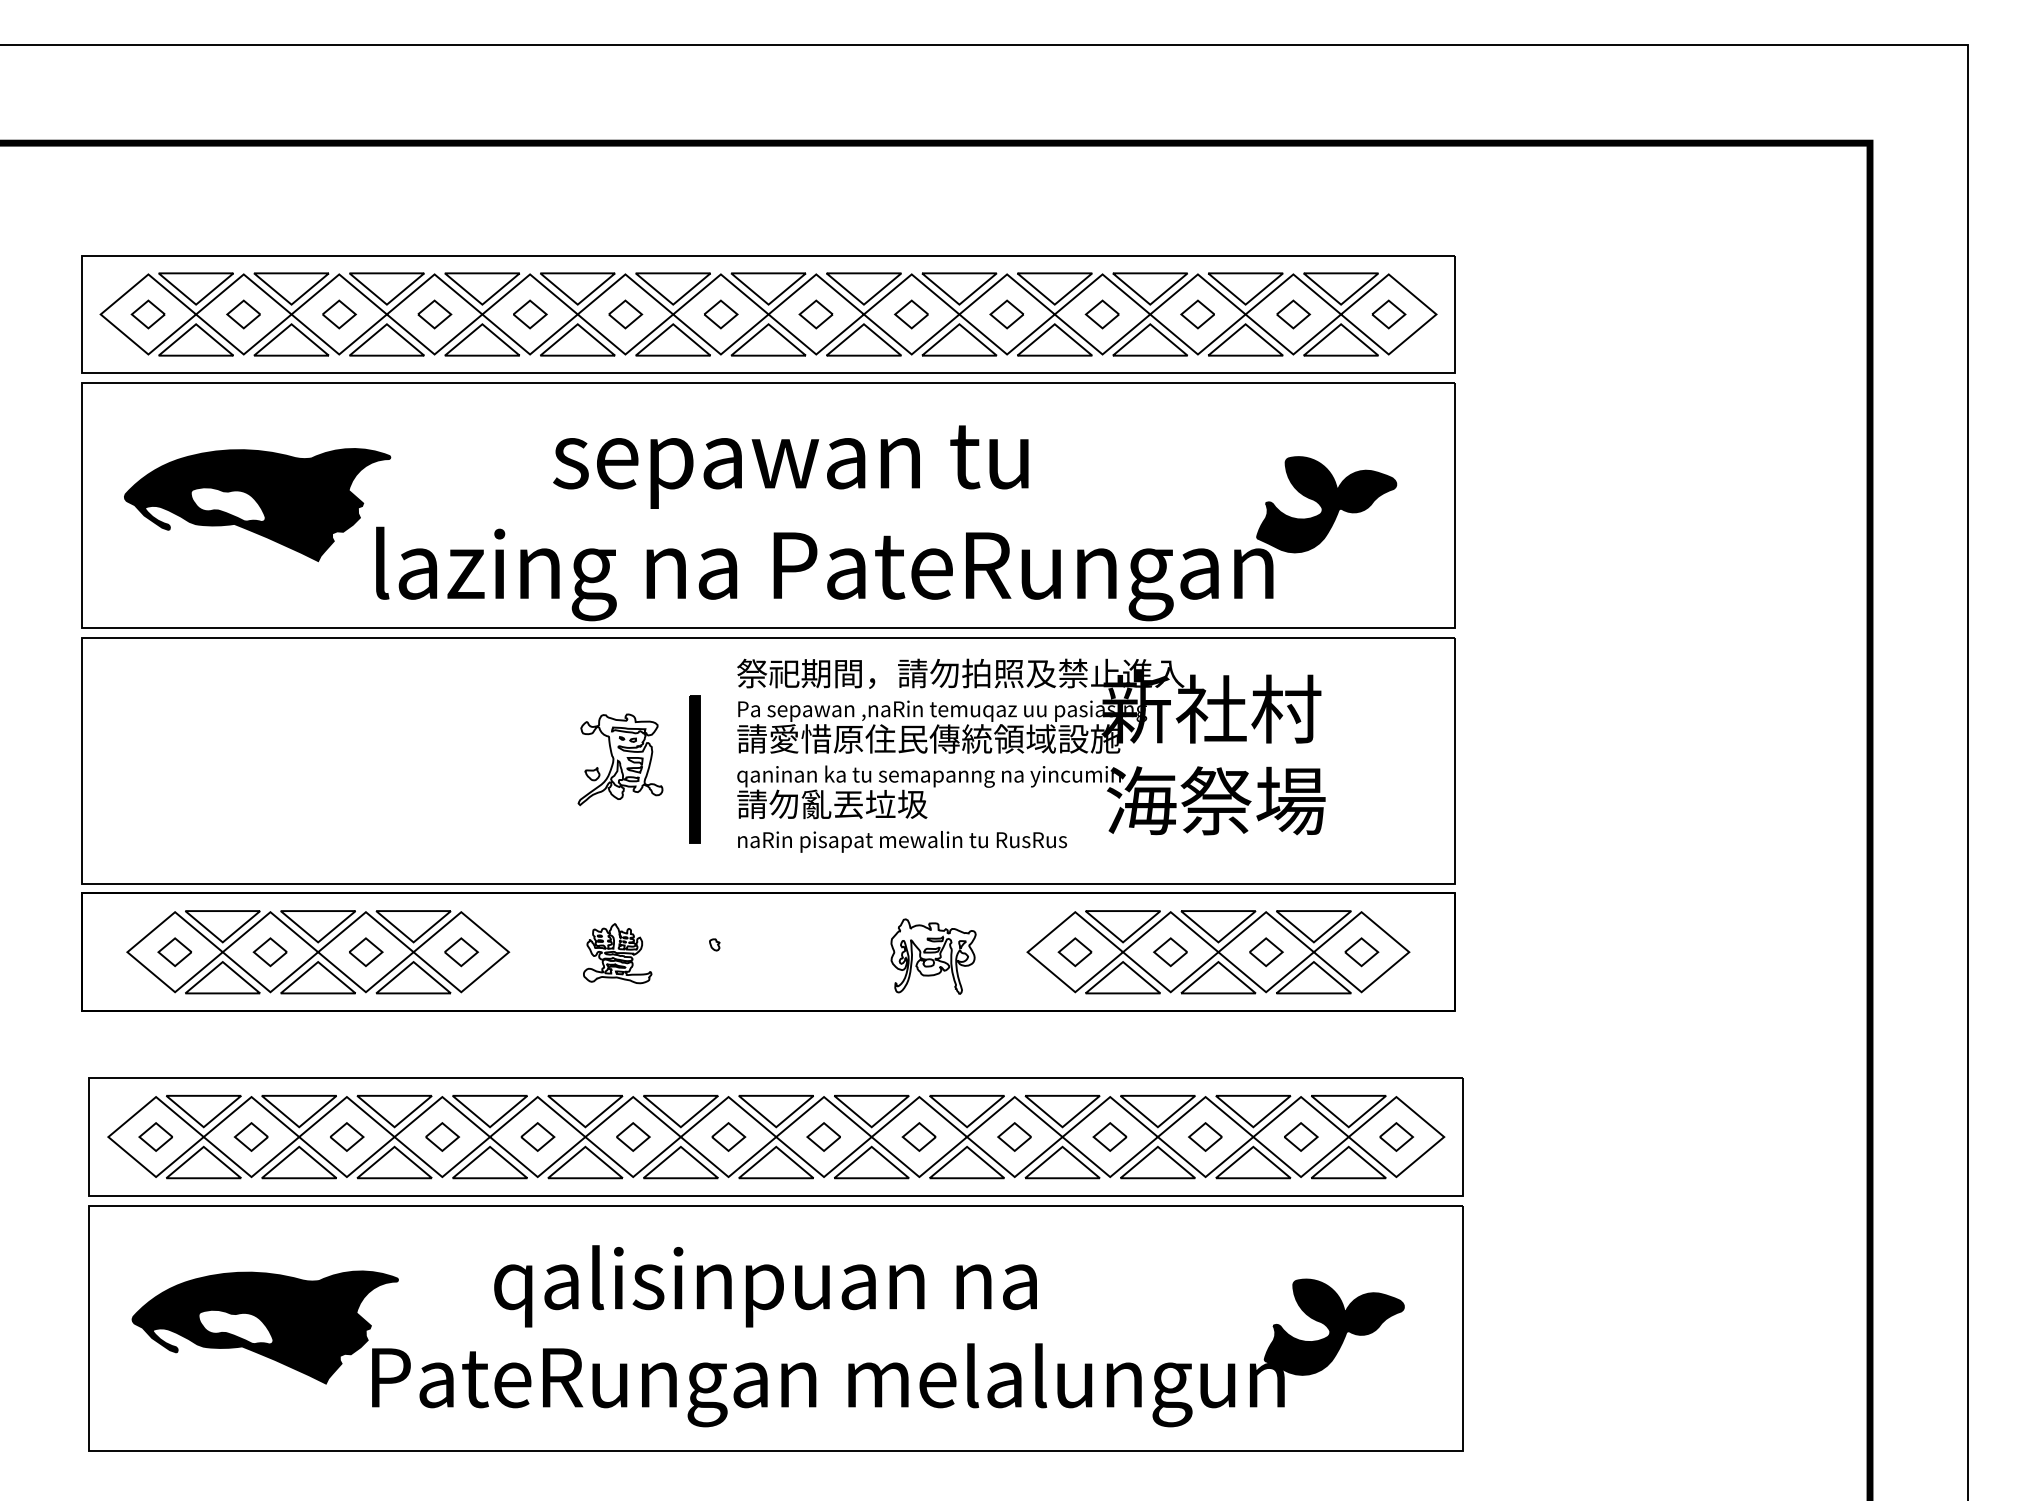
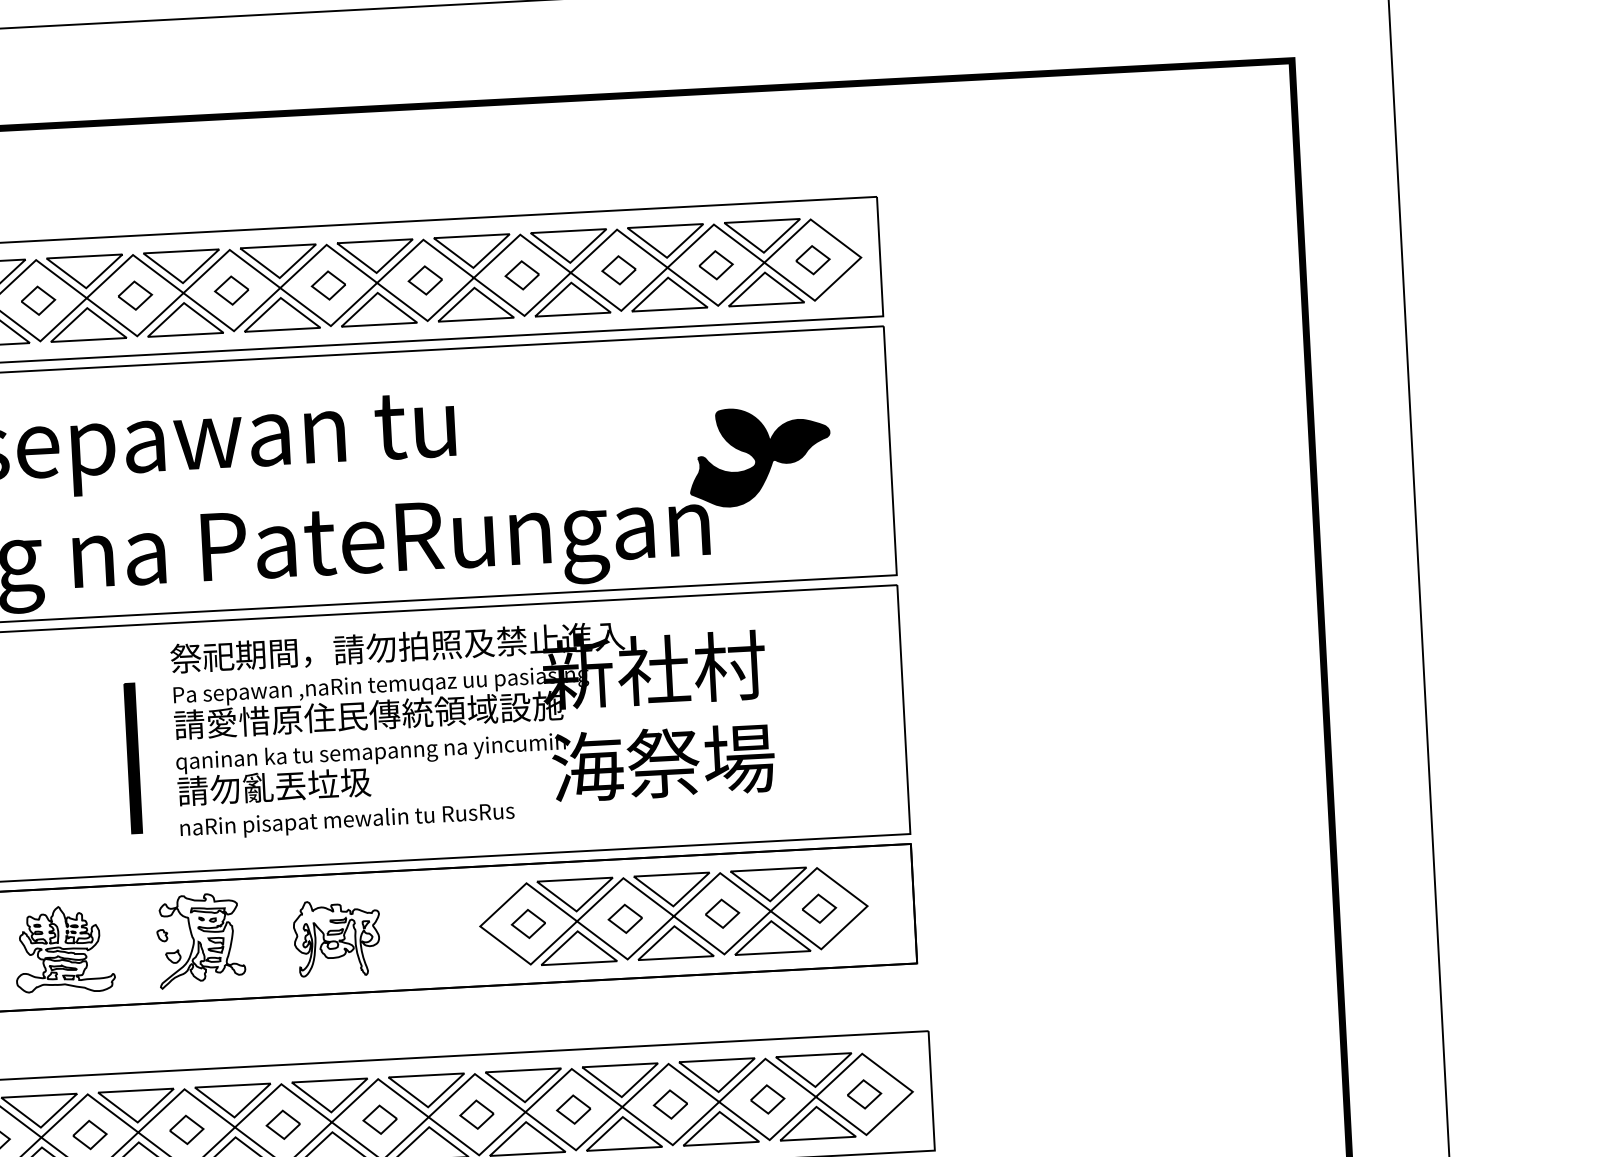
part: (620, 759) -> (201, 940), moved
part: (617, 953) -> (64, 949), size x1.43
part: (933, 956) -> (337, 938), moved

